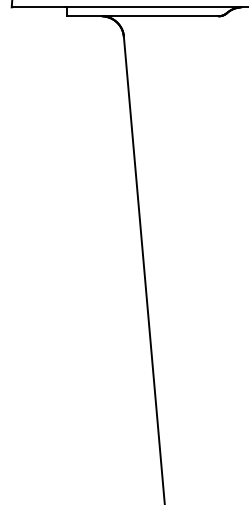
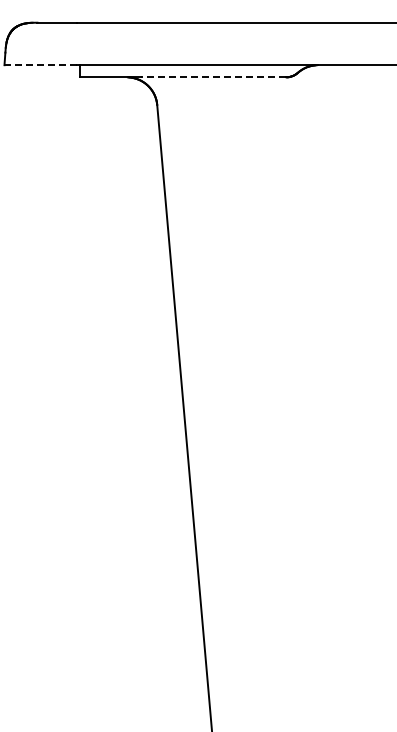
line: (38, 7) -> (40, 65), solid -> dashed
line: (165, 16) -> (213, 77), solid -> dashed

